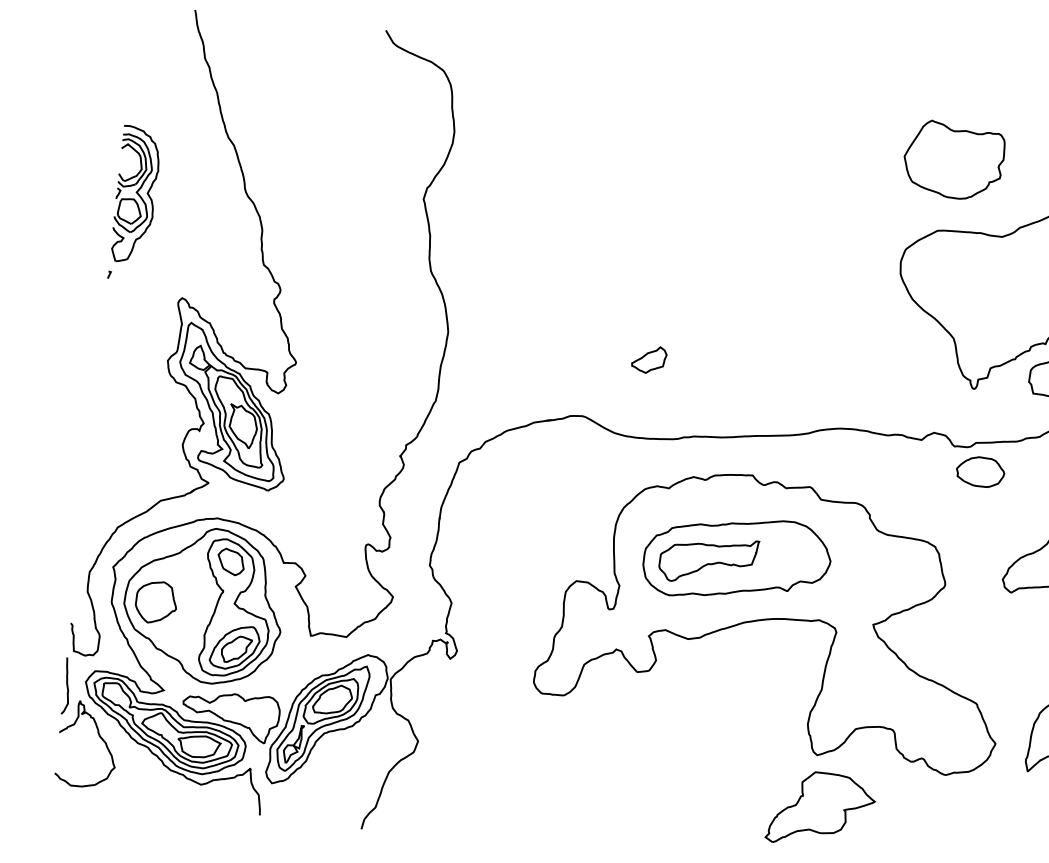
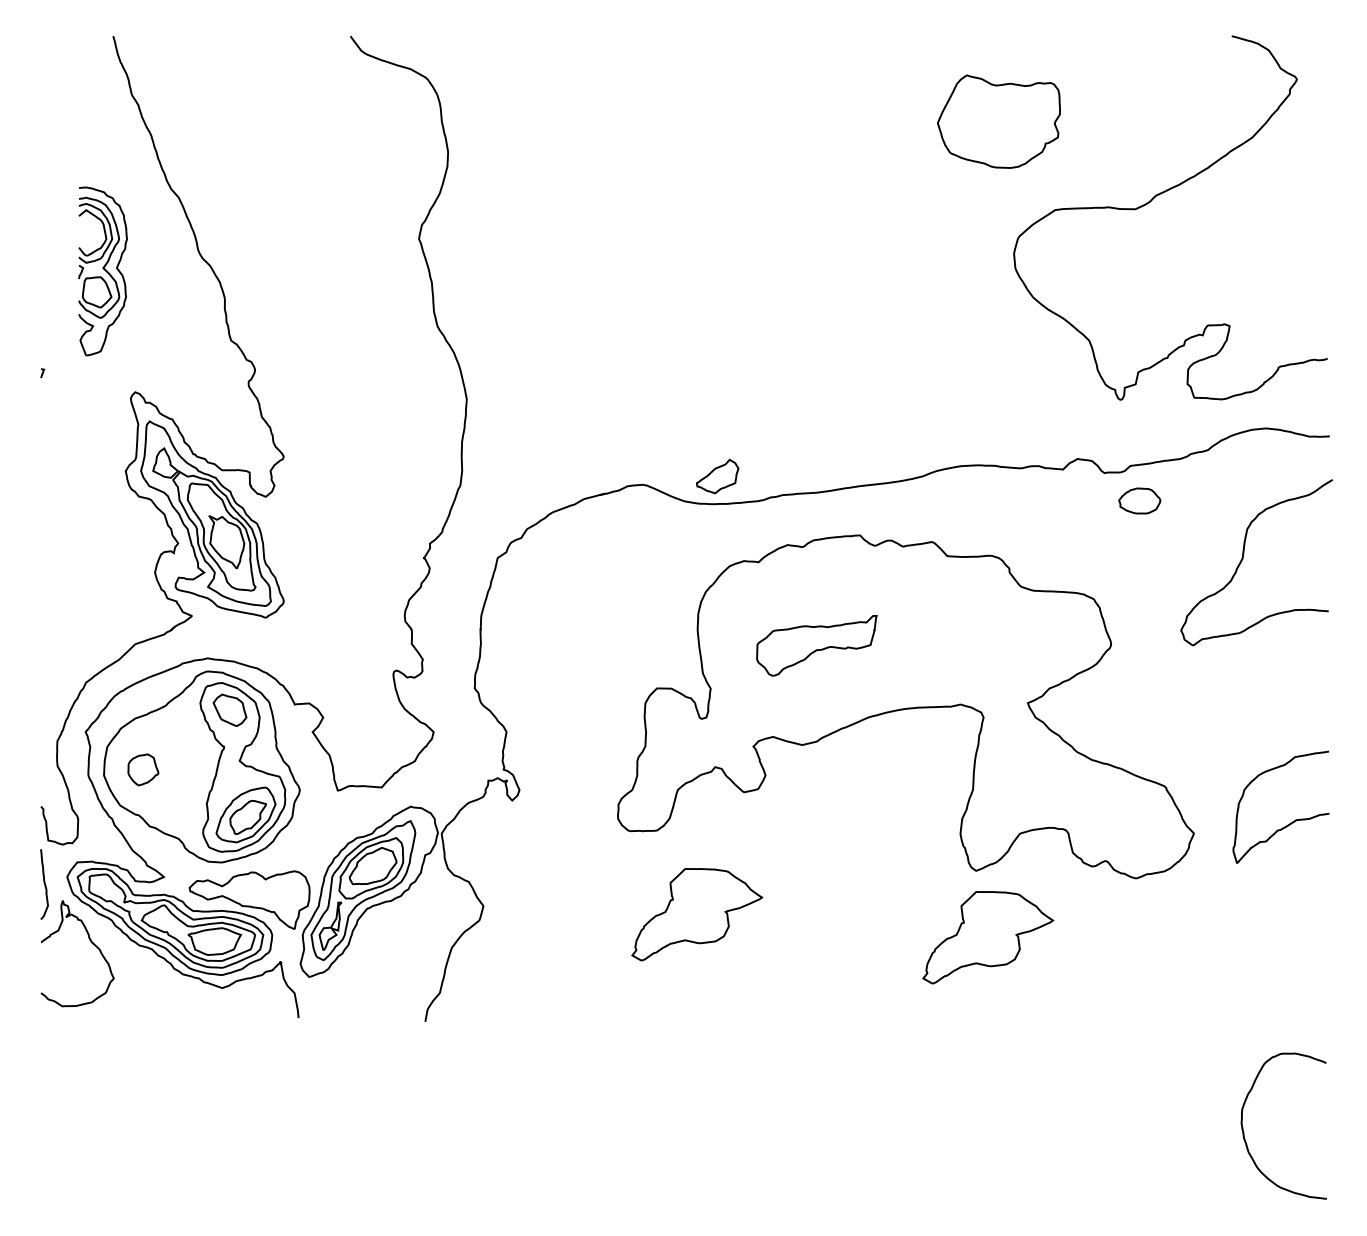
part: (953, 160) -> (998, 121), moved
part: (135, 194) -> (102, 271), moved
part: (649, 359) -> (717, 476), moved
part: (980, 471) -> (1139, 500), size x0.7
part: (736, 559) -> (851, 640), removed
part: (156, 602) -> (143, 769), size x0.6
part: (589, 766) -> (697, 914), added

